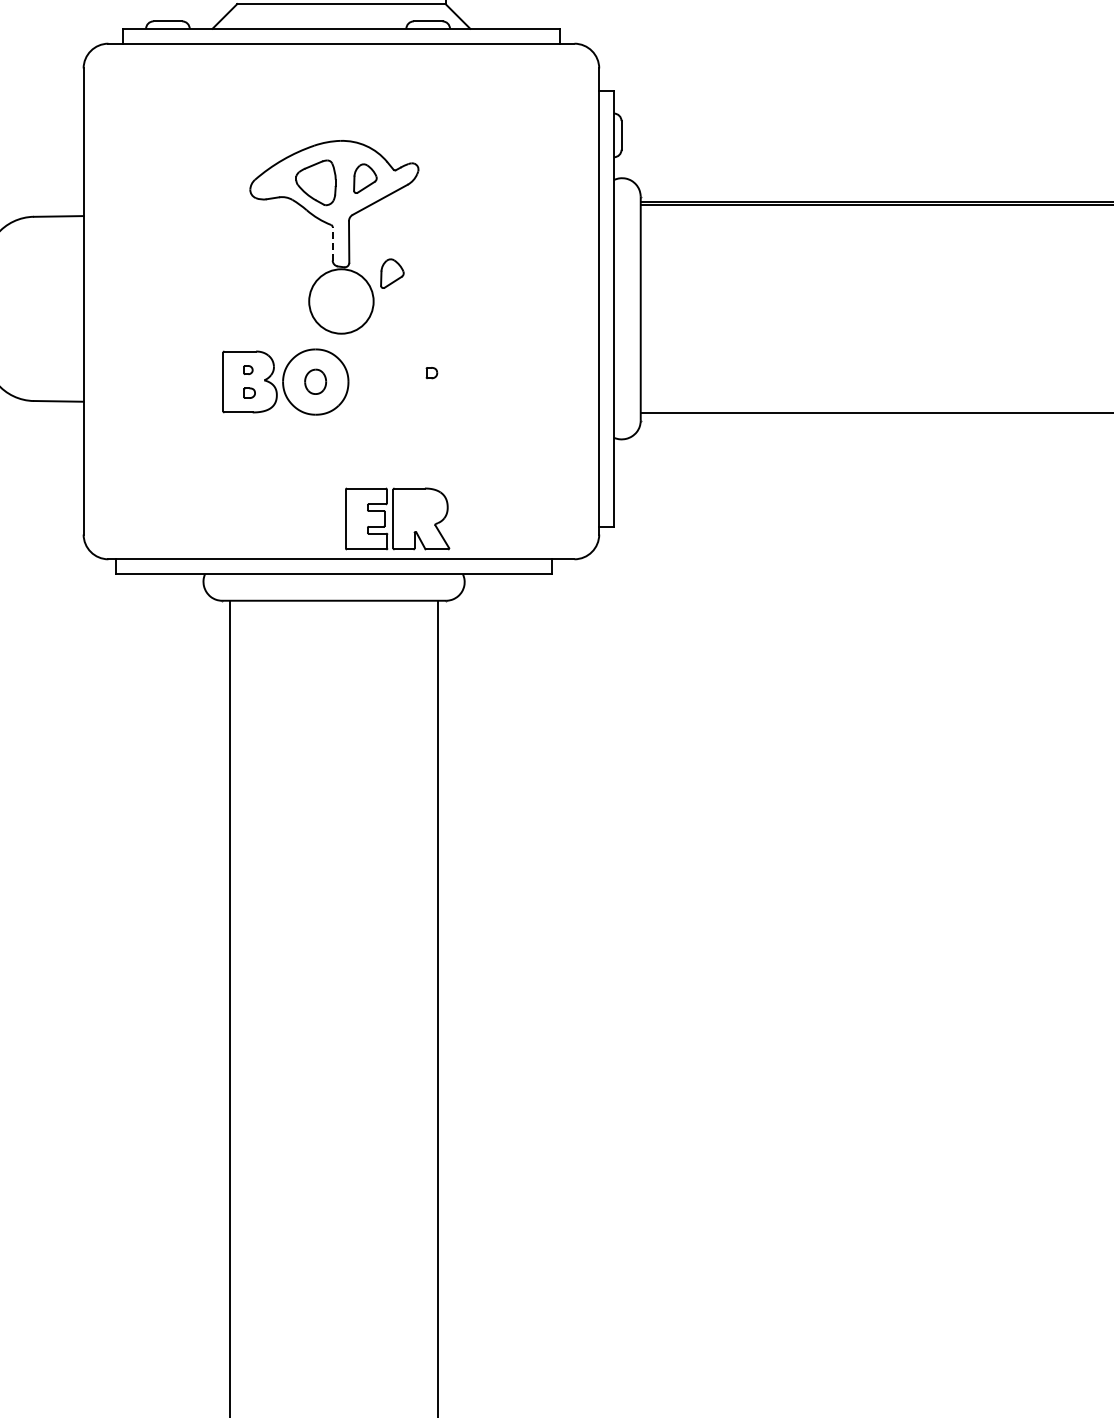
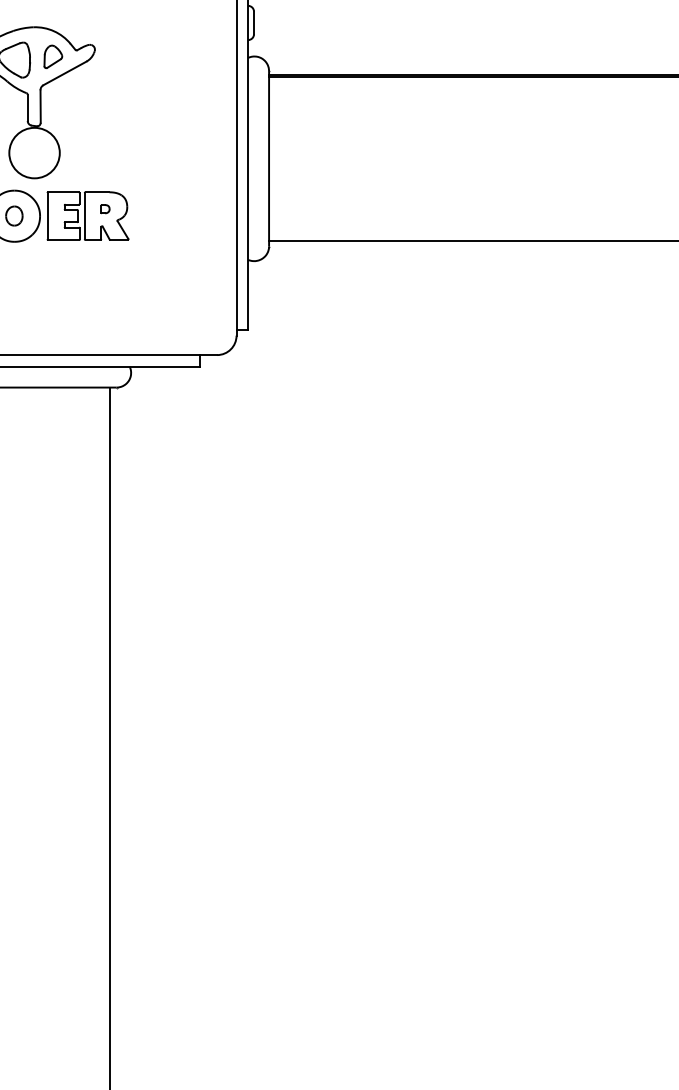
line: (332, 243) -> (27, 107), dashed -> solid
part: (392, 273) -> (74, 131), removed
part: (397, 518) -> (87, 215), moved

